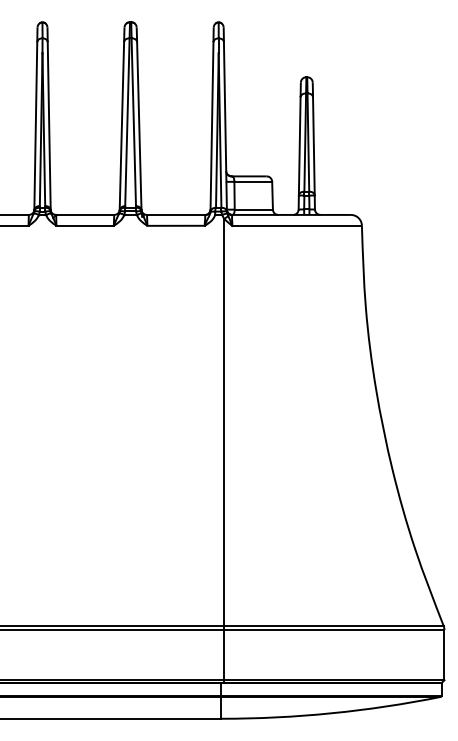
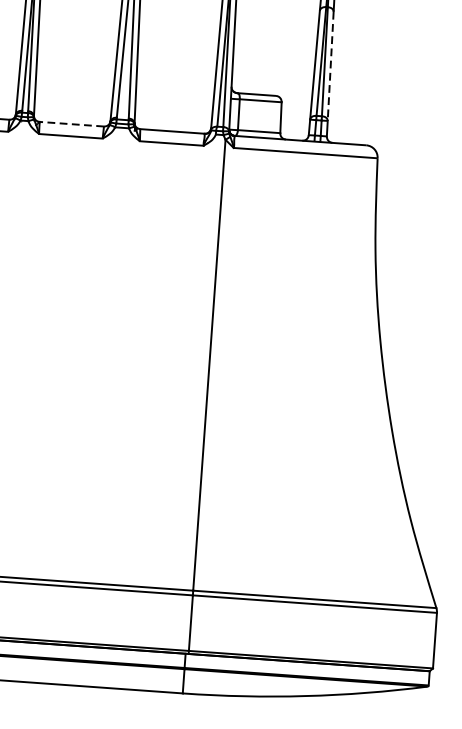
line: (313, 146) -> (330, 66), solid -> dashed
line: (84, 214) -> (71, 123), solid -> dashed

